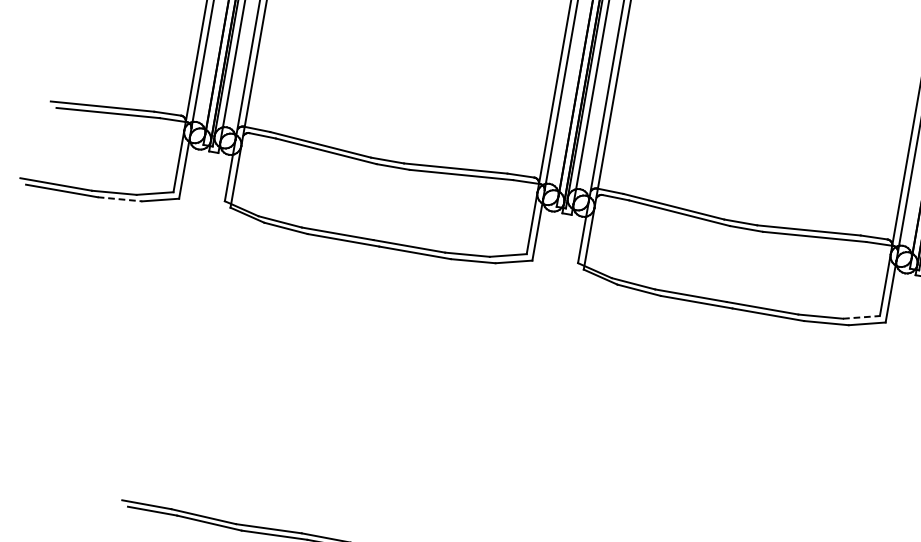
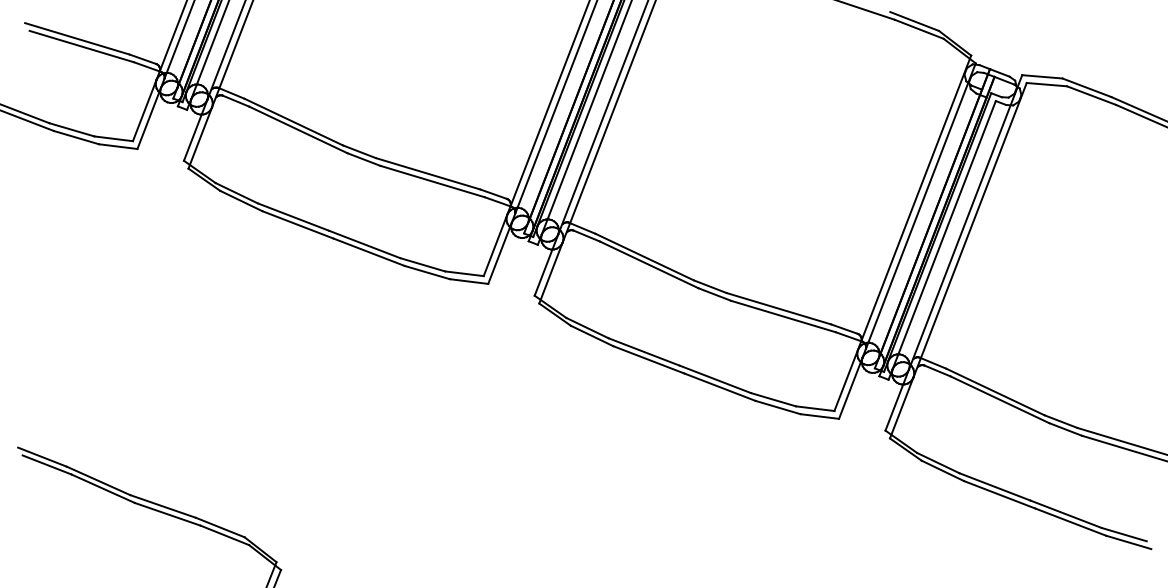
line: (120, 198) -> (77, 137), dashed -> solid
line: (861, 317) -> (815, 408), dashed -> solid

